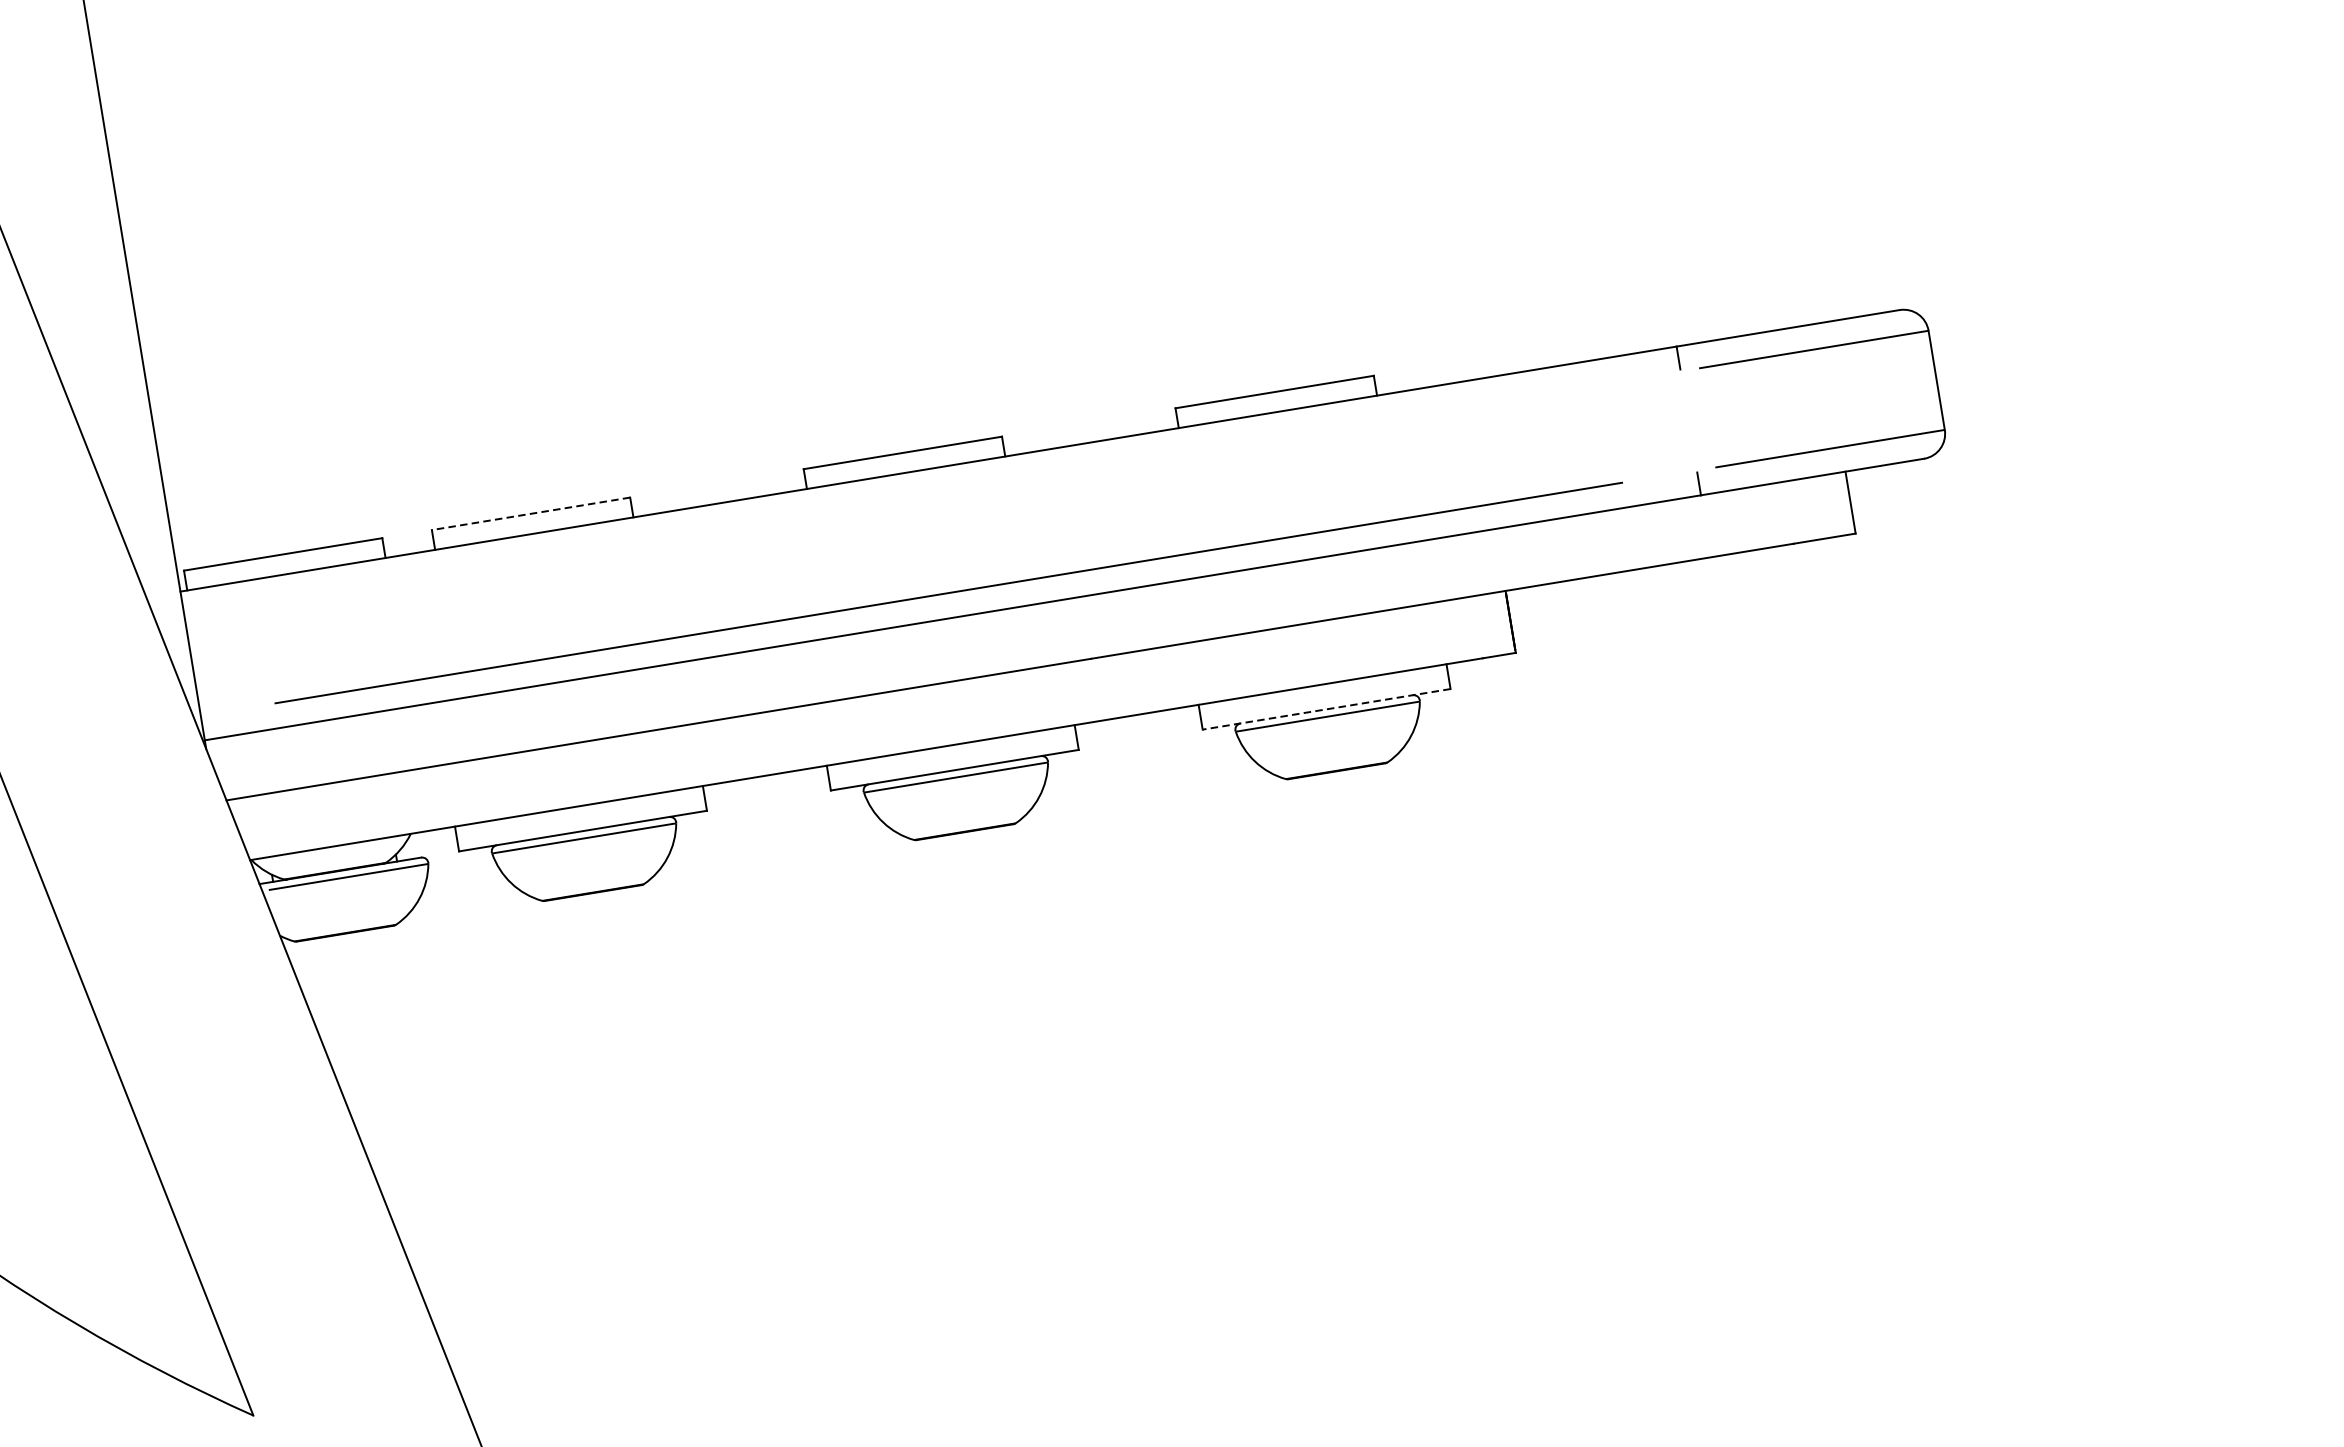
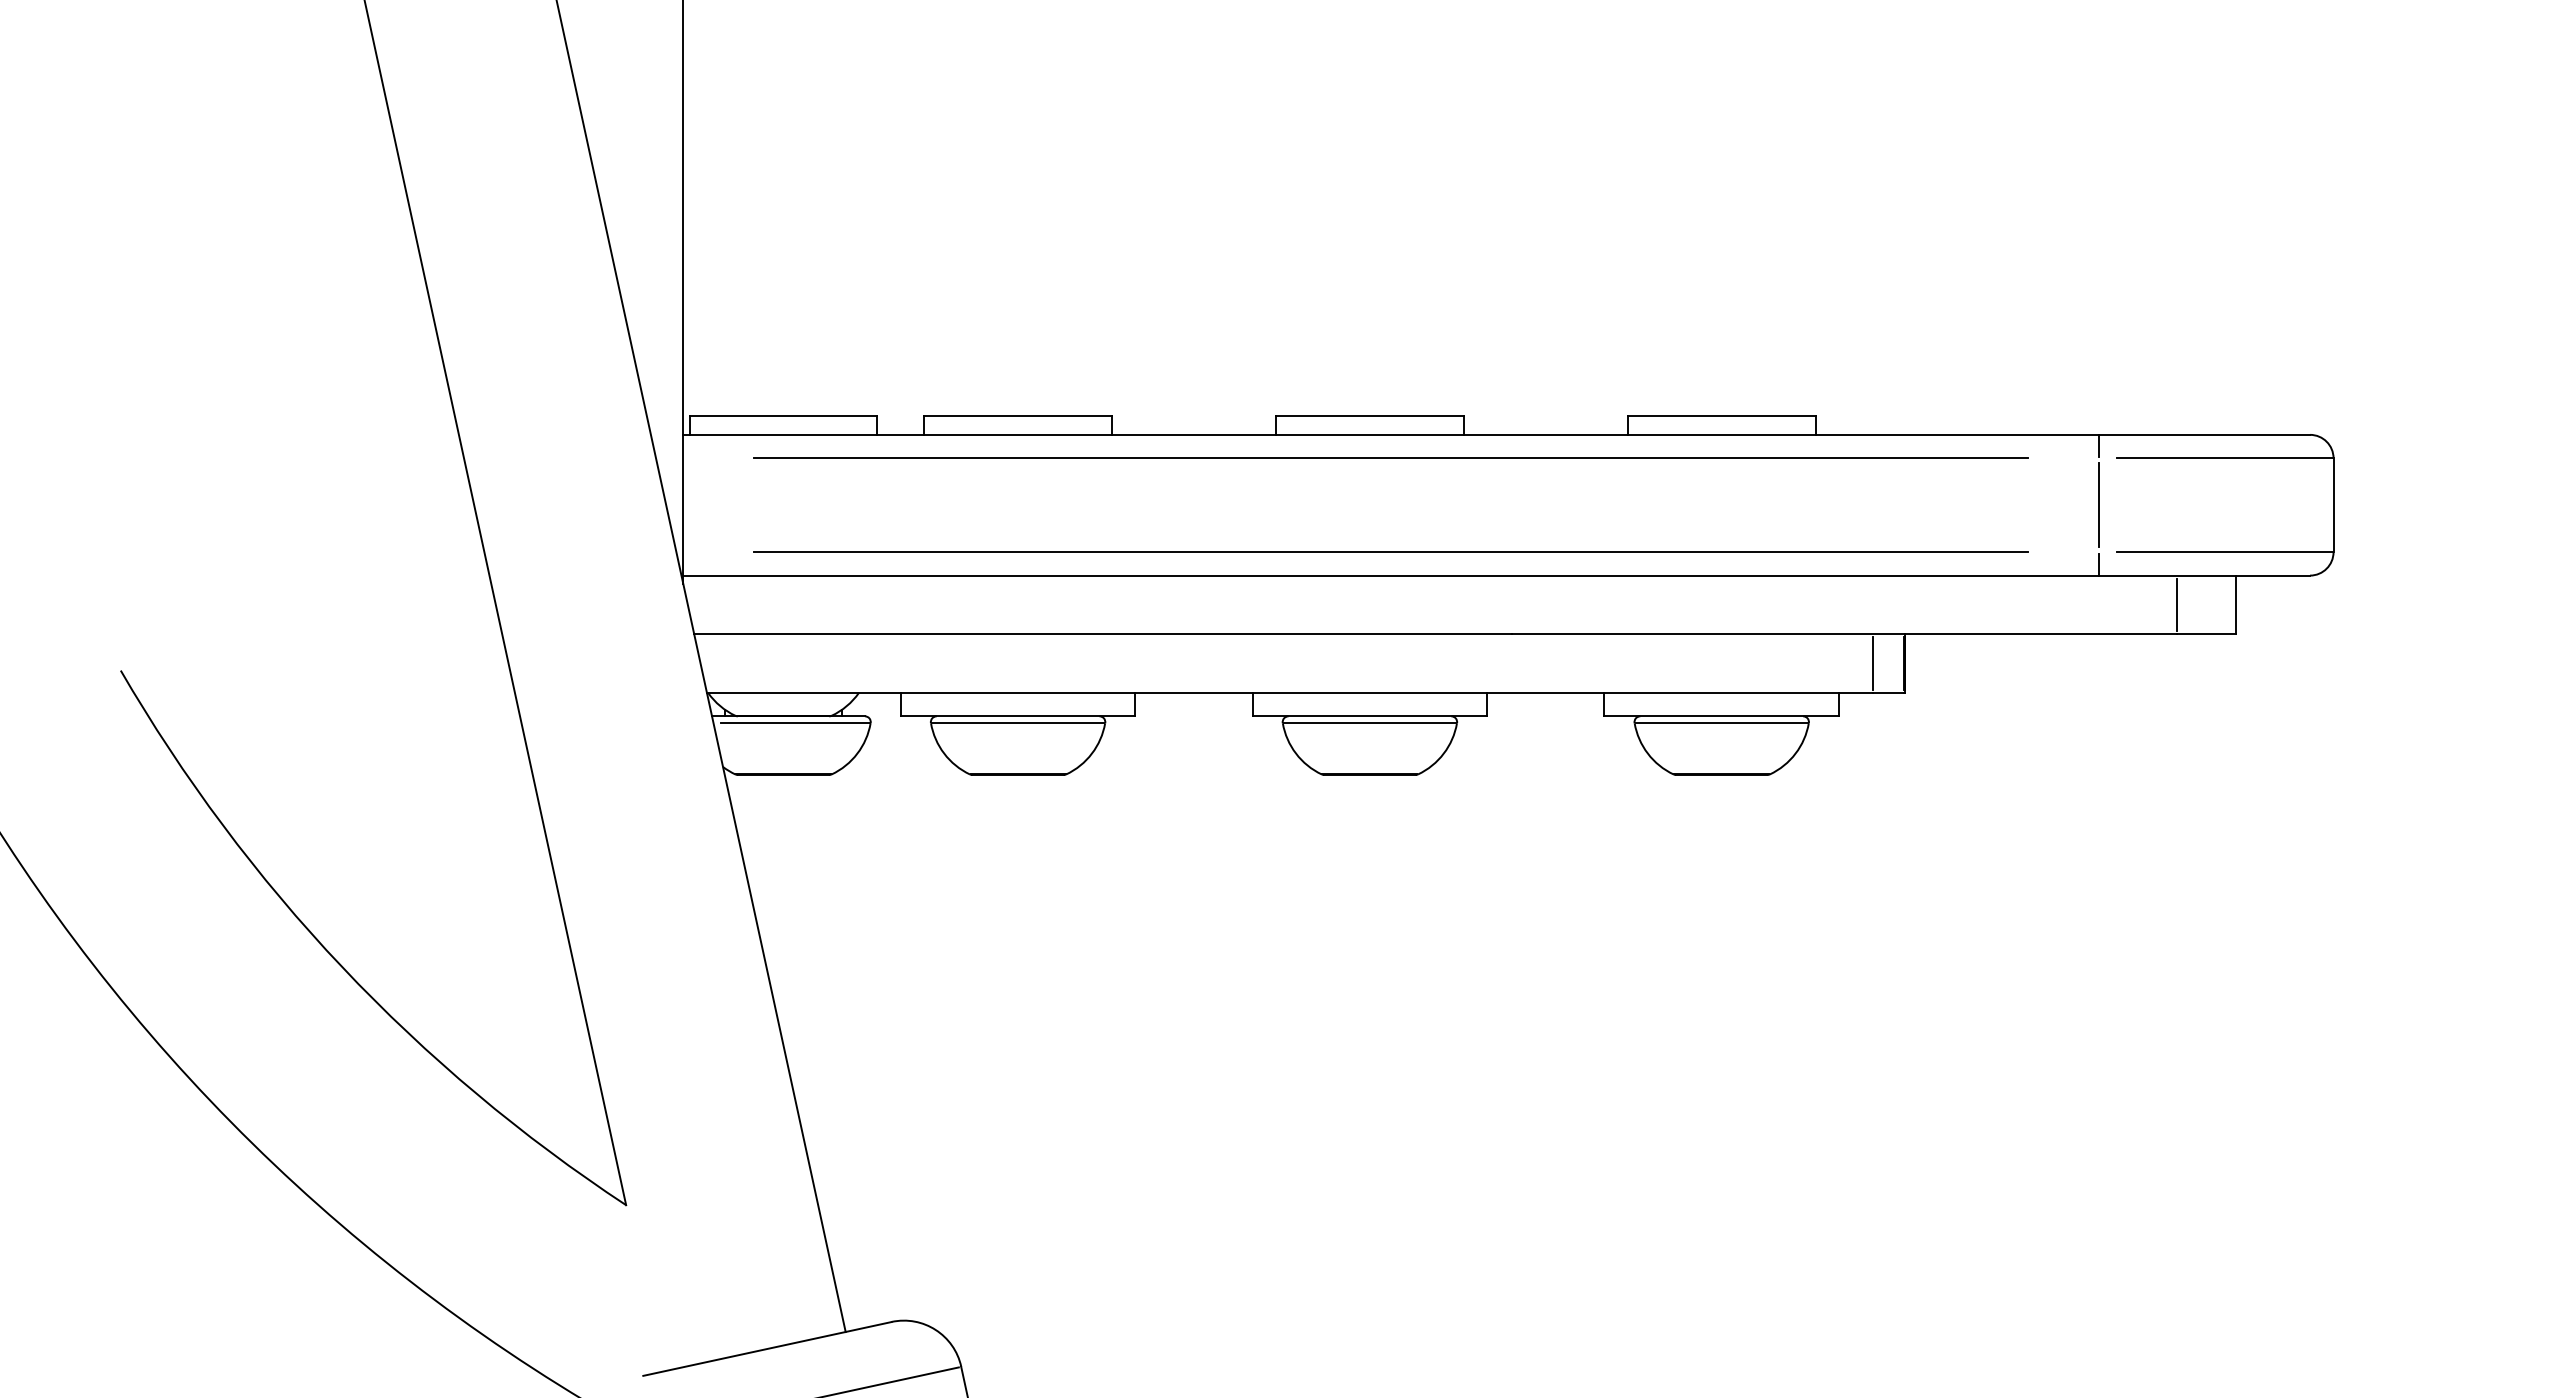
line: (1689, 421) -> (2099, 505), added
line: (931, 493) -> (1390, 457), added
line: (1788, 512) -> (2177, 604), added
line: (531, 514) -> (1018, 416), dashed -> solid
line: (1477, 627) -> (1873, 663), added
line: (1326, 709) -> (1721, 716), dashed -> solid

